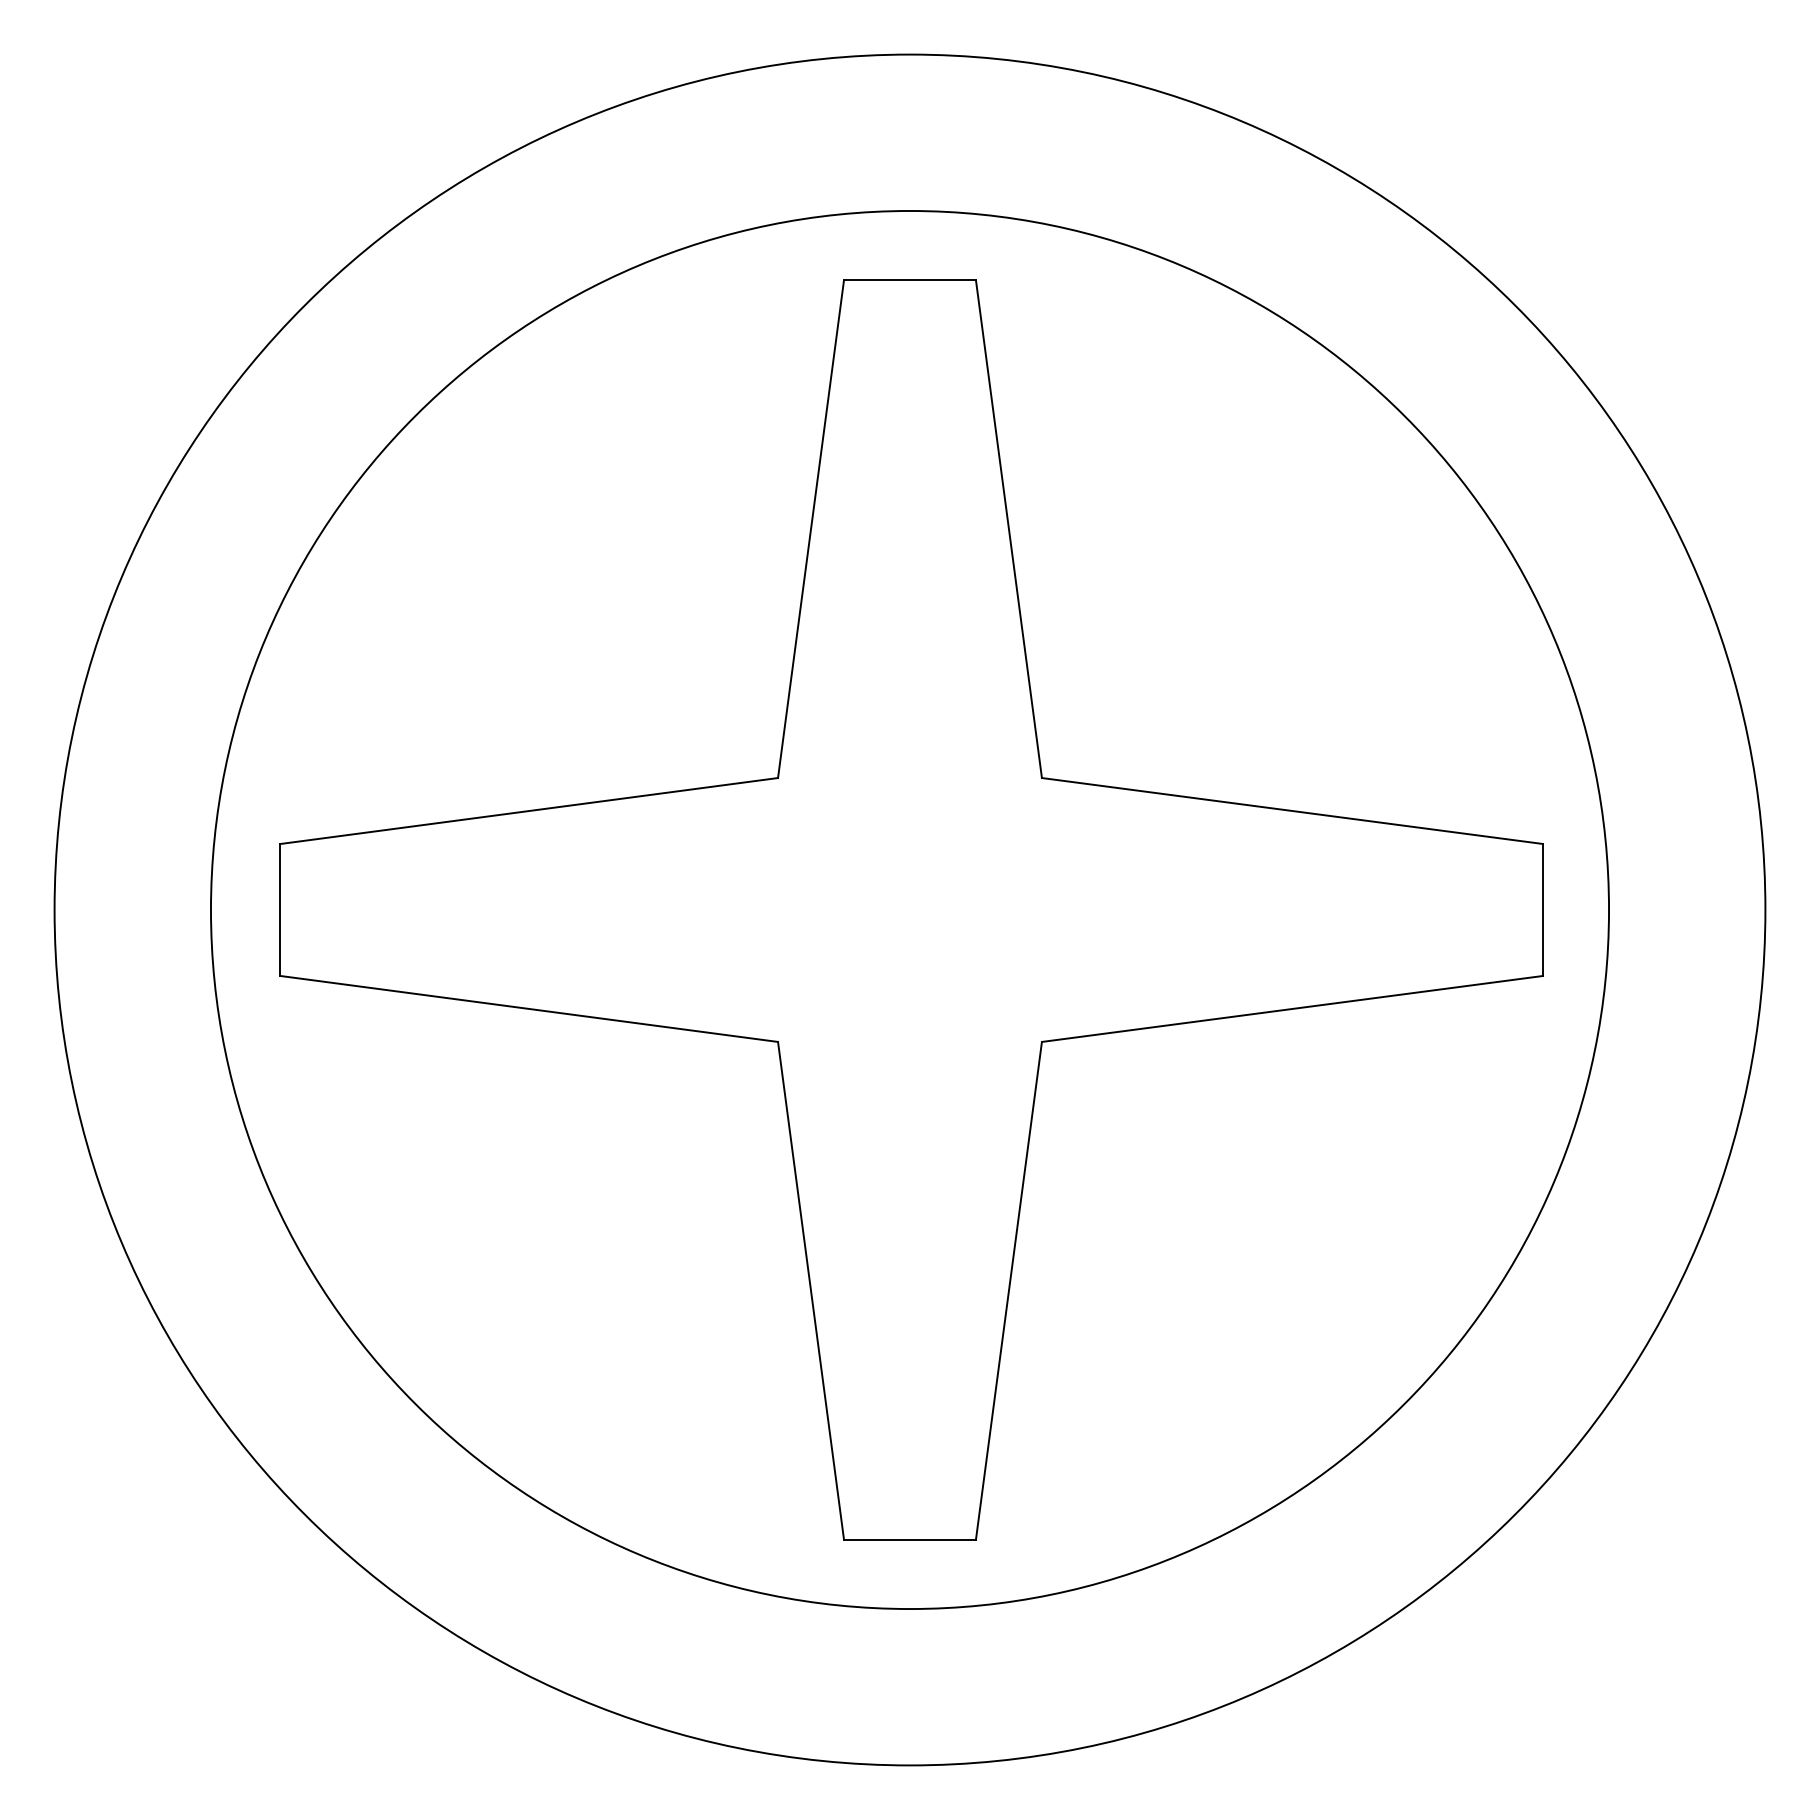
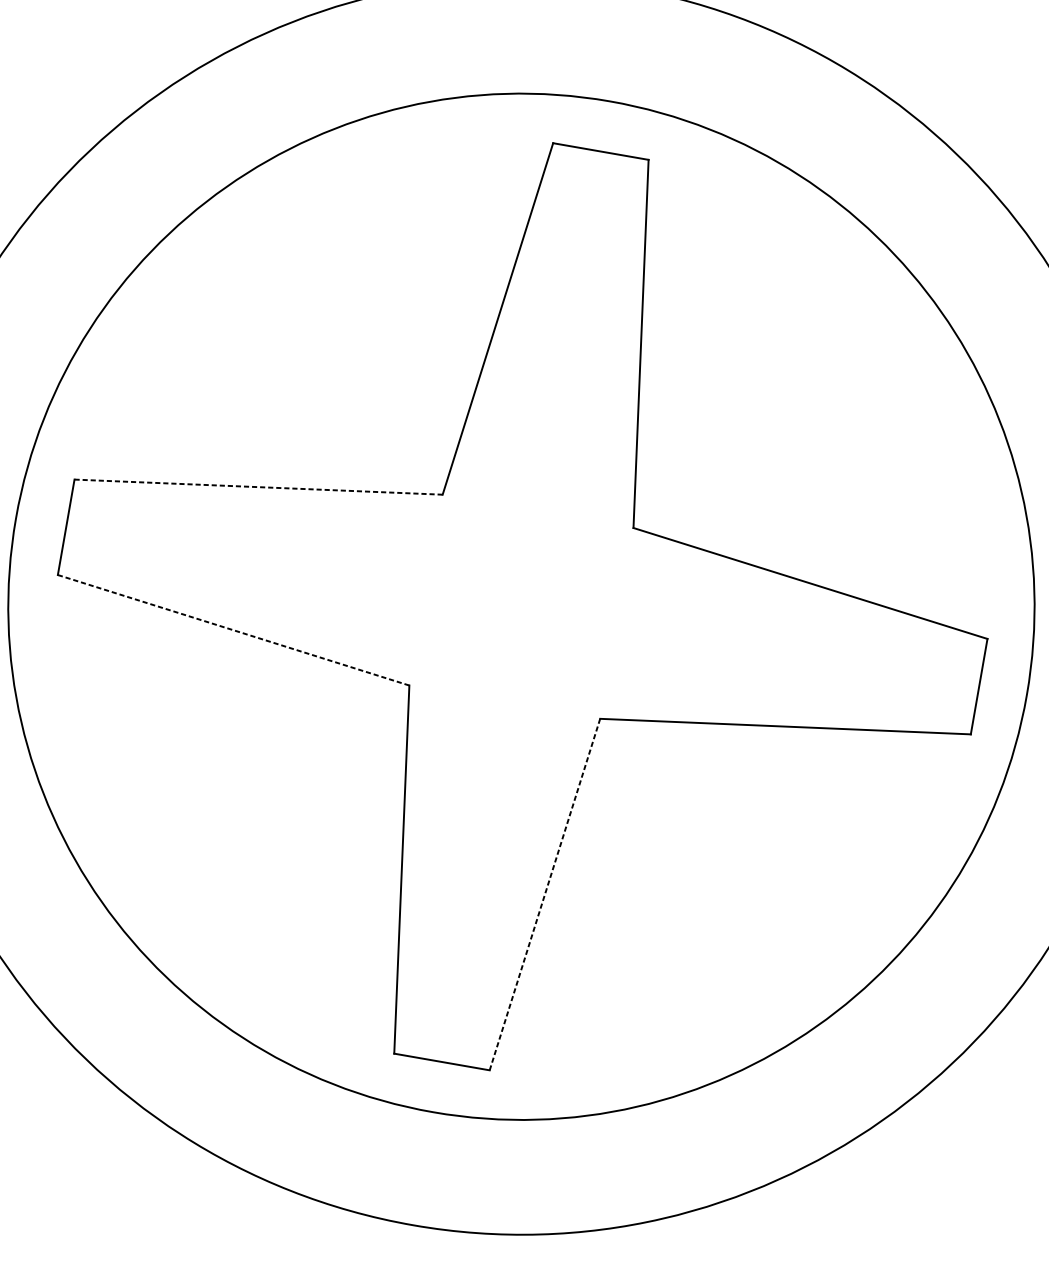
line: (529, 811) -> (258, 487), solid -> dashed
line: (529, 1008) -> (233, 629), solid -> dashed
line: (1008, 1290) -> (544, 894), solid -> dashed

